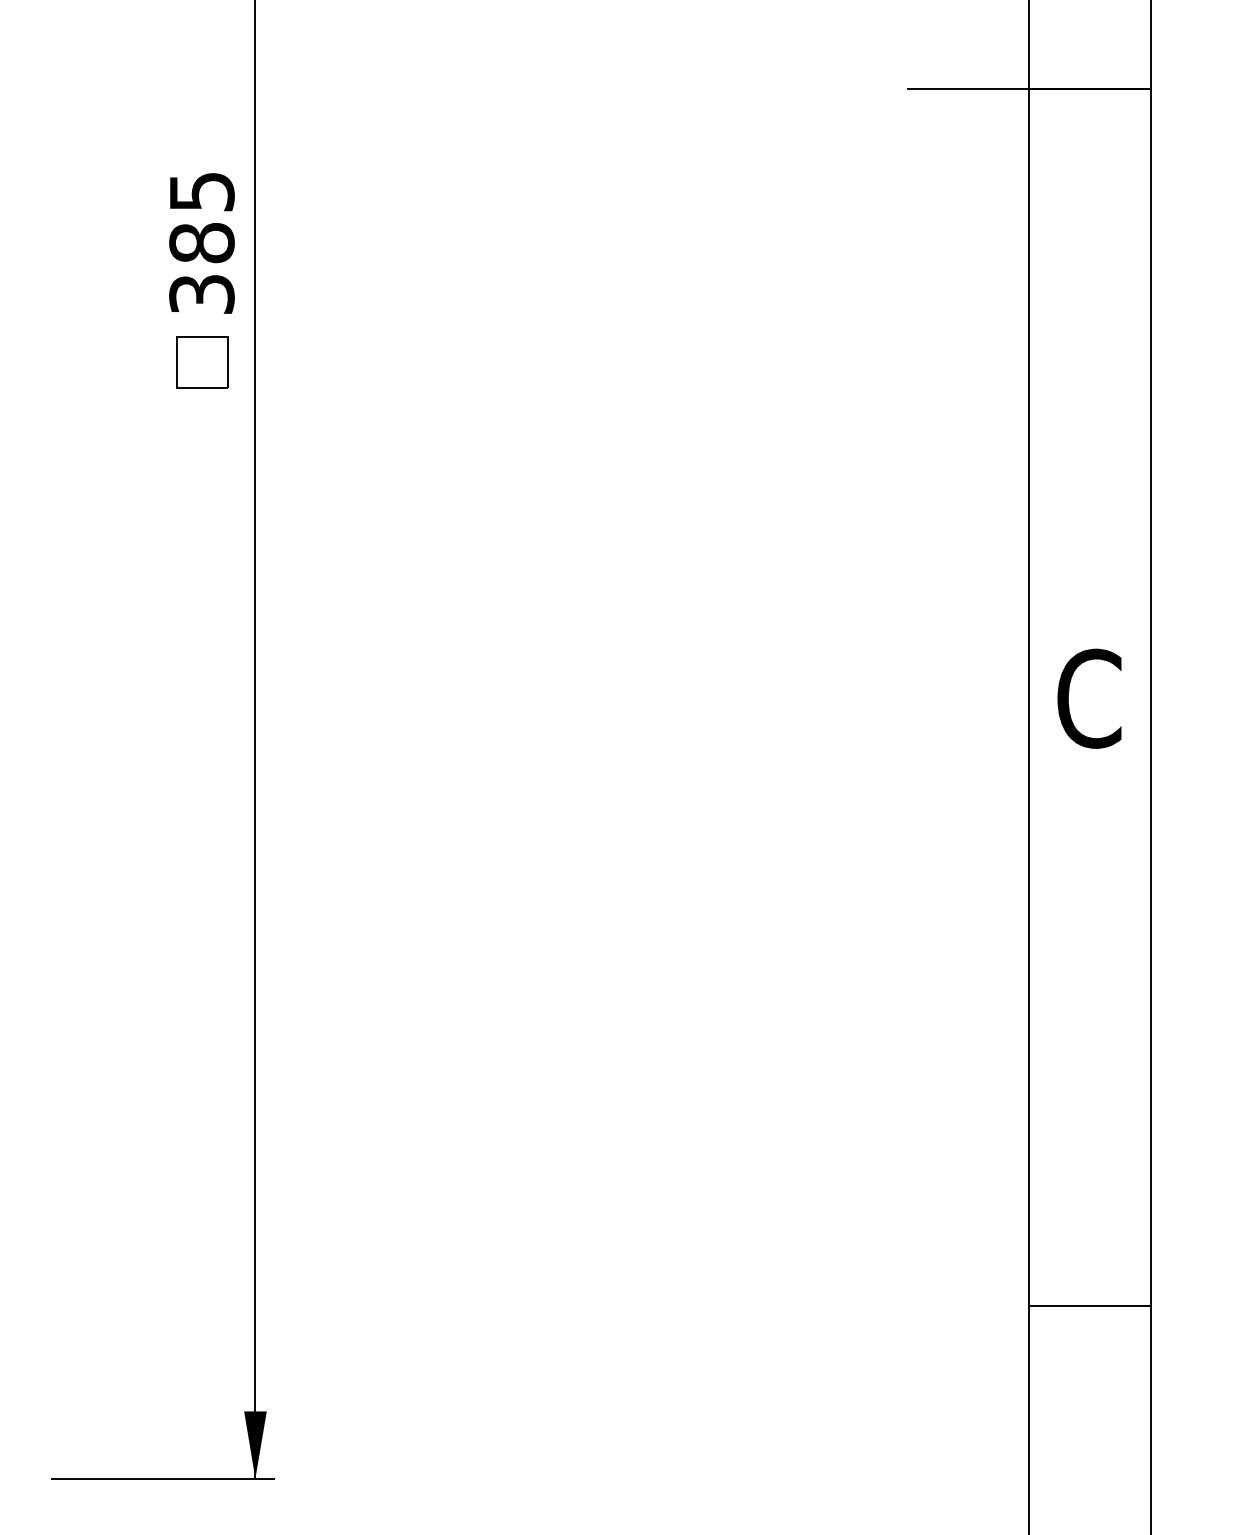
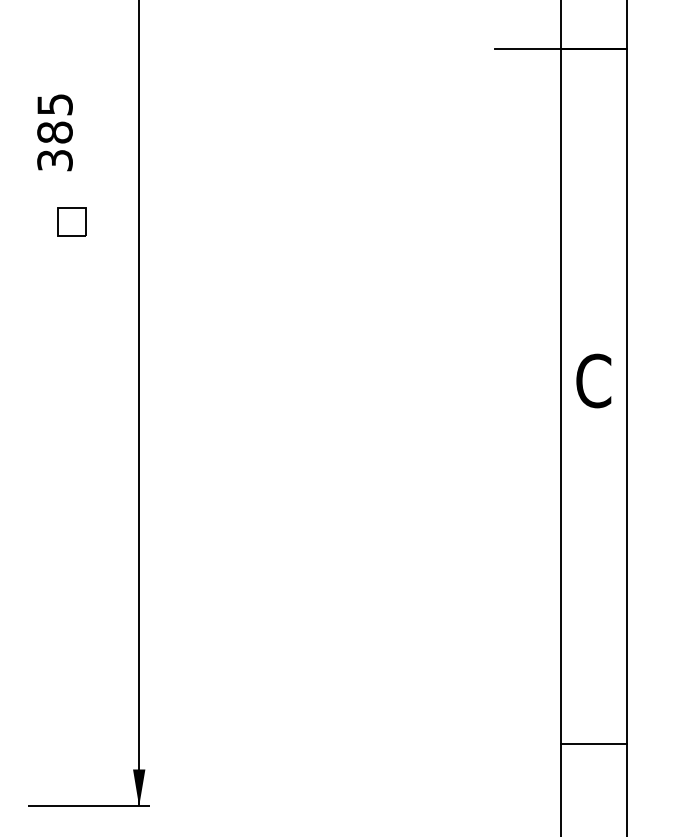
text: (200, 242) -> (54, 132), moved
part: (200, 362) -> (71, 221), moved
line: (1090, 1305) -> (594, 743), moved

